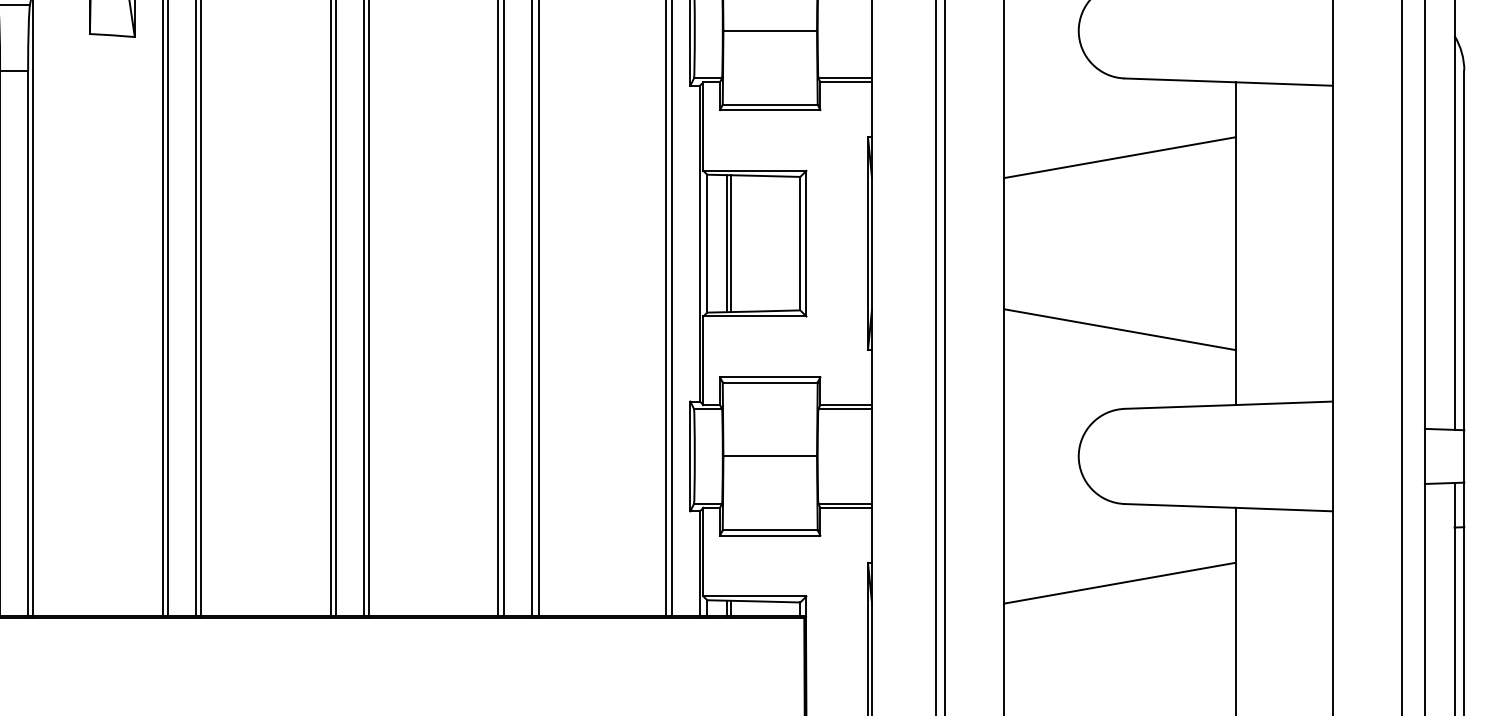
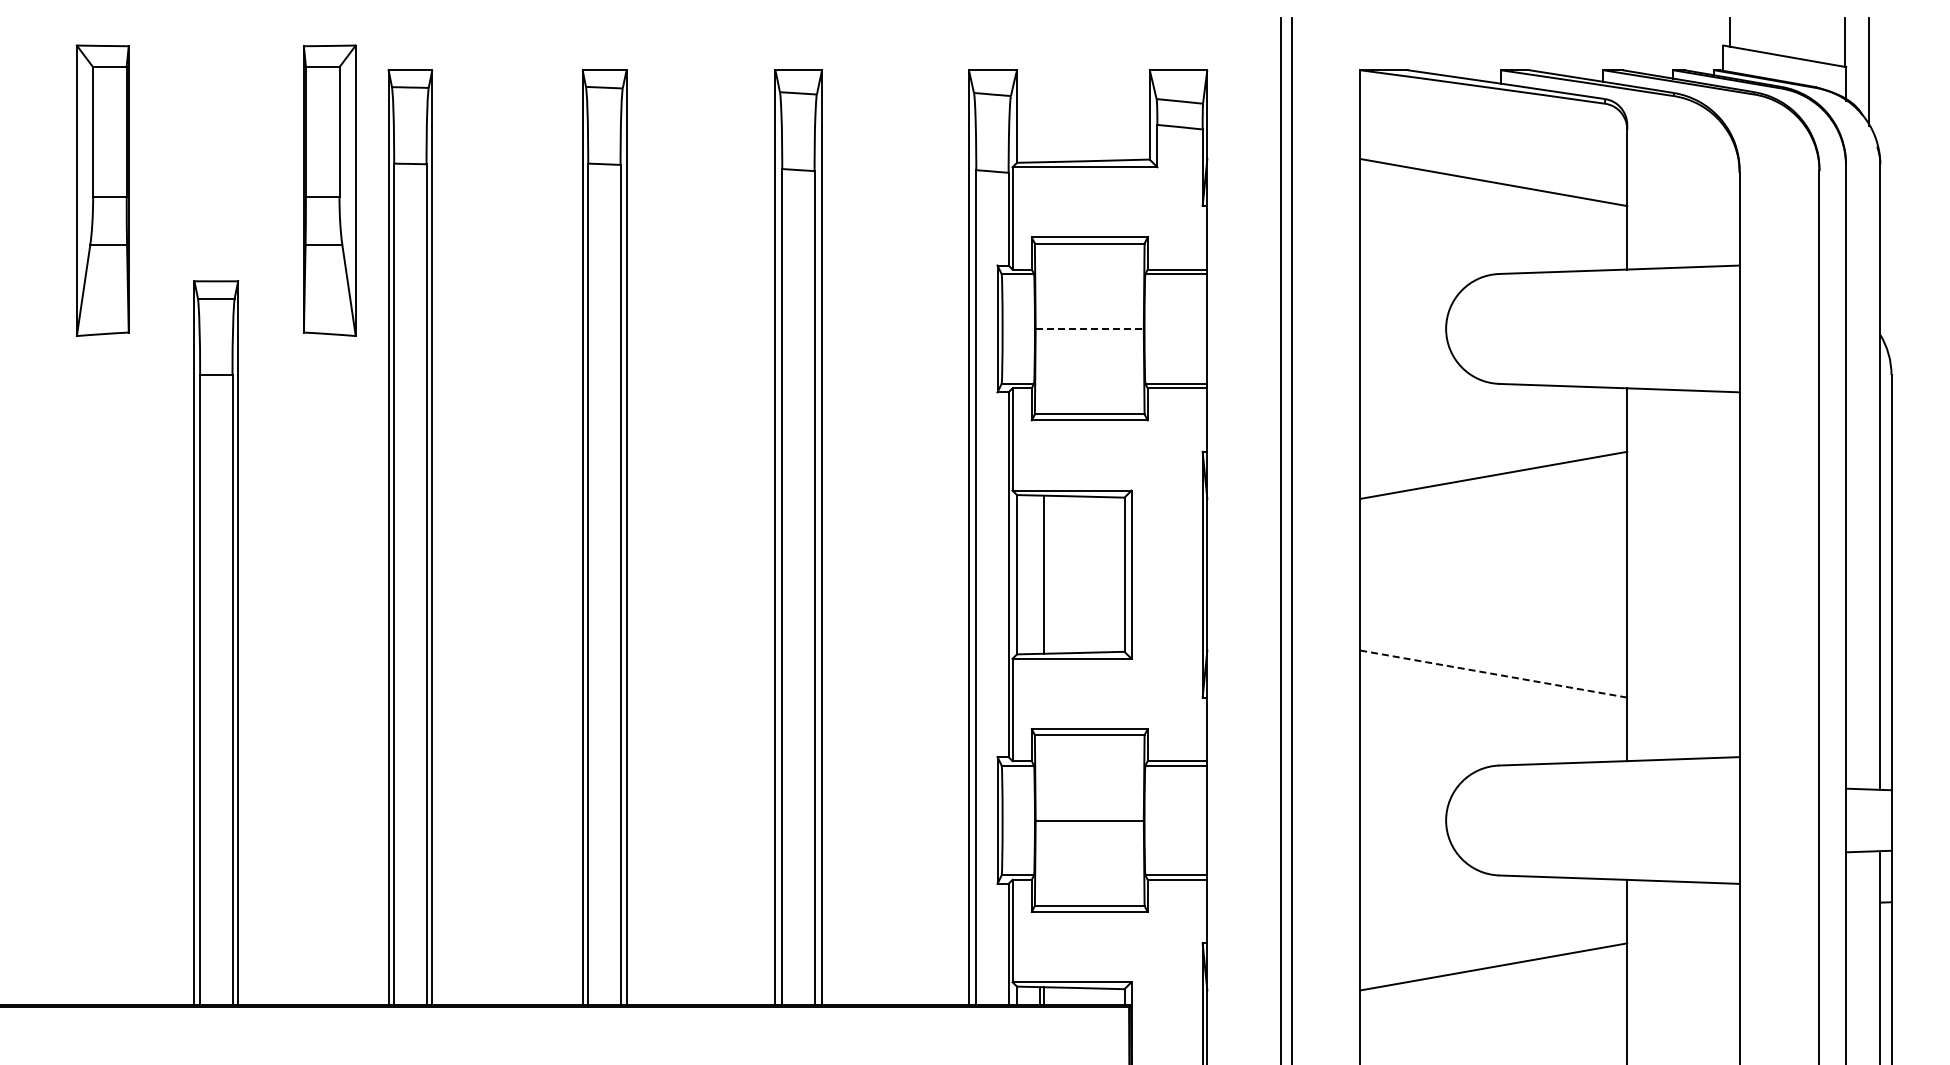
line: (770, 30) -> (1090, 328), solid -> dashed
line: (726, 243) -> (1039, 574), removed
line: (1119, 330) -> (1493, 674), solid -> dashed

